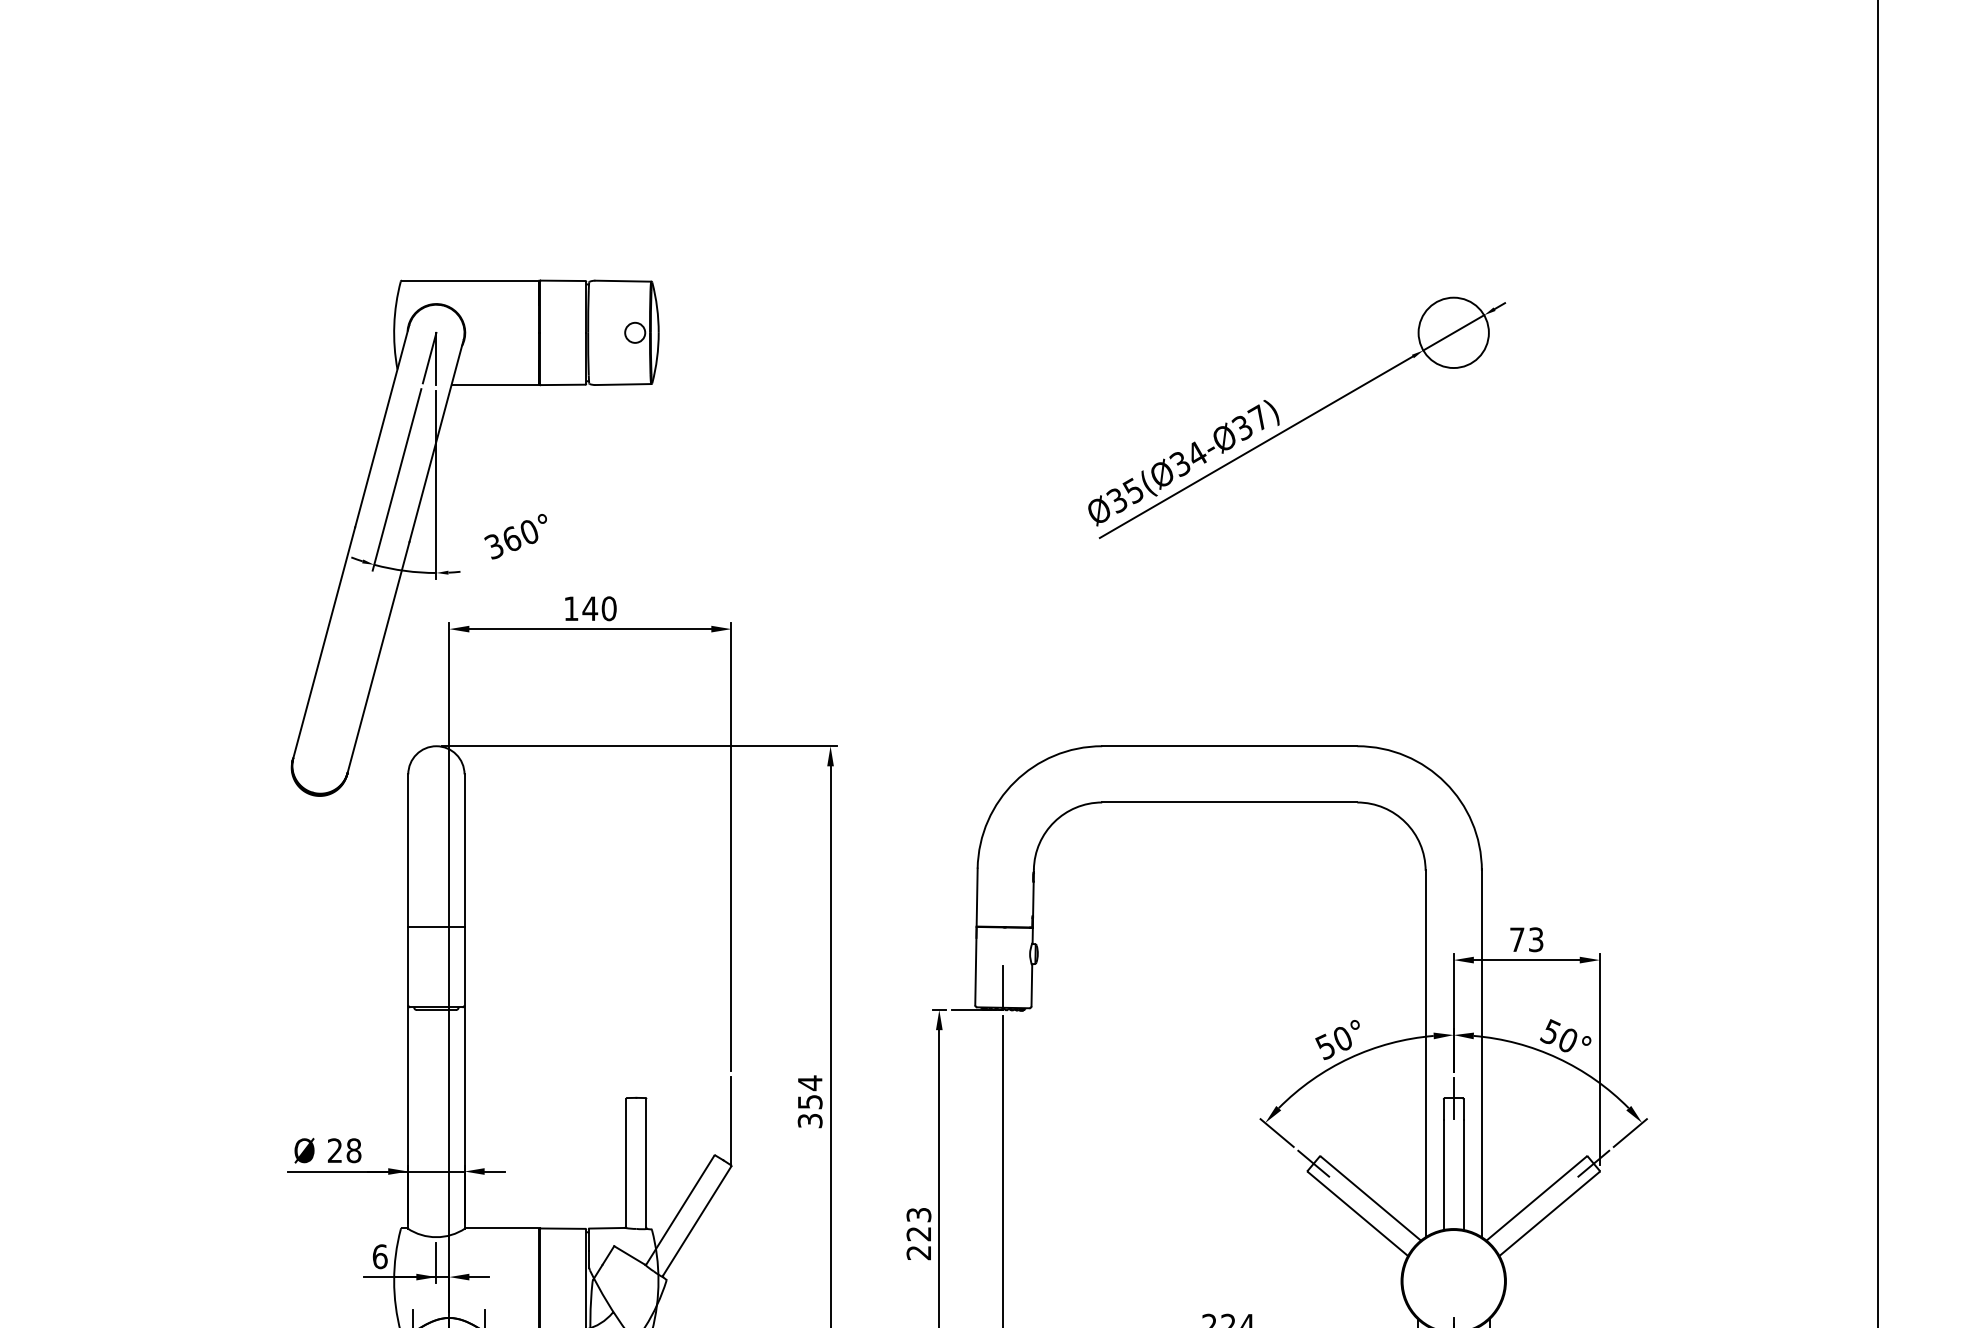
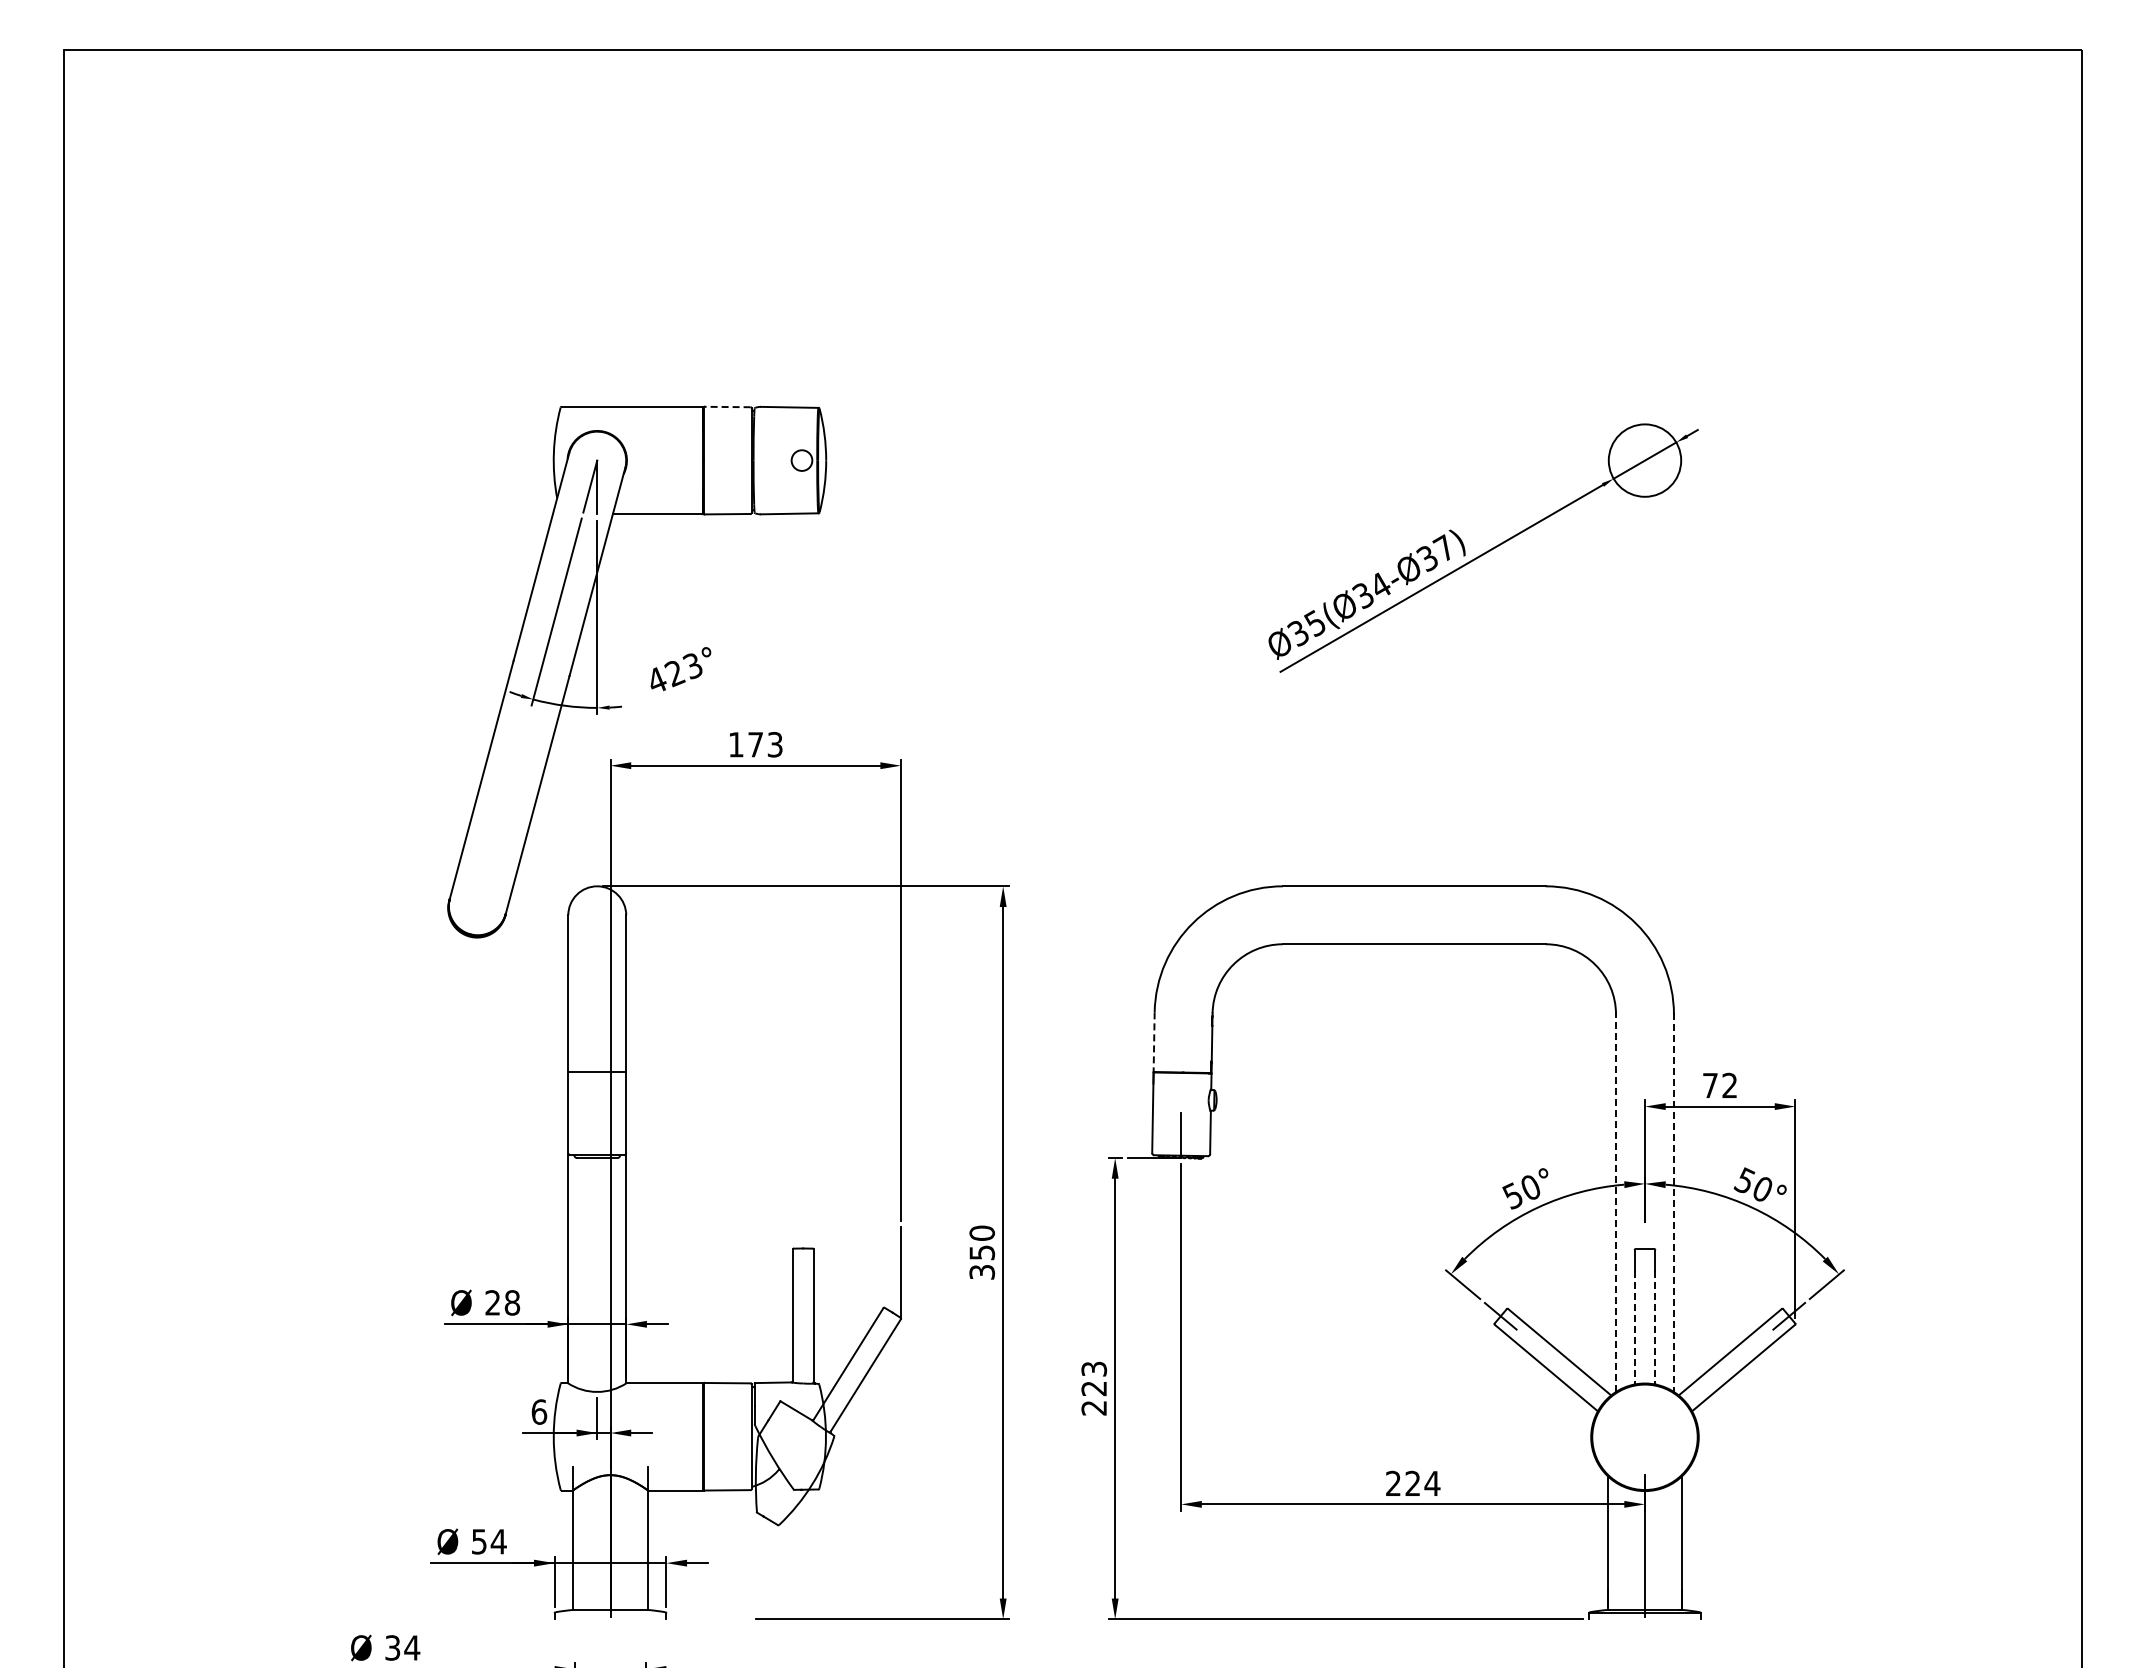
line: (562, 281) -> (727, 407), solid -> dashed
text: (511, 539) -> (674, 673), 360° -> 423°
text: (598, 608) -> (764, 744), 140 -> 173
line: (977, 897) -> (1154, 1042), solid -> dashed
text: (1535, 939) -> (1729, 1085), 73 -> 72
line: (1426, 1053) -> (1616, 1202), solid -> dashed
line: (1481, 1054) -> (1673, 1203), solid -> dashed
text: (809, 1083) -> (981, 1233), 354 -> 350
line: (1453, 1097) -> (1644, 1248), removed
line: (1443, 1174) -> (1634, 1327), solid -> dashed
line: (1463, 1174) -> (1655, 1327), solid -> dashed

